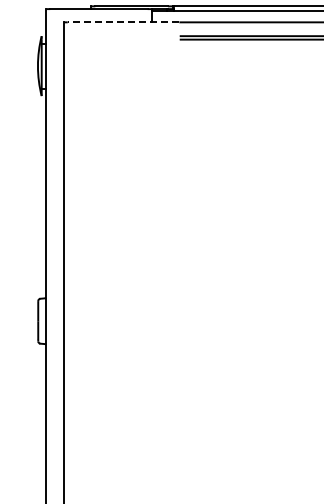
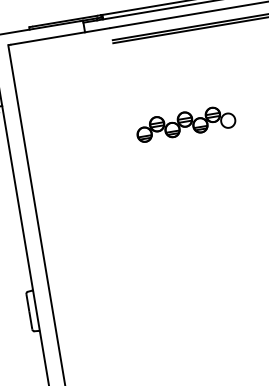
line: (123, 22) -> (60, 36), dashed -> solid
part: (245, 141) -> (185, 123), added

